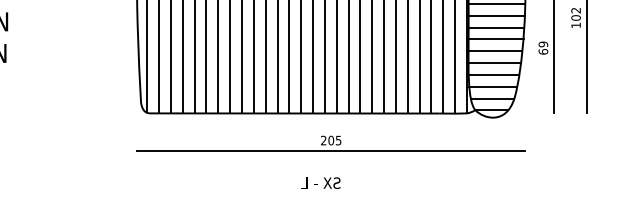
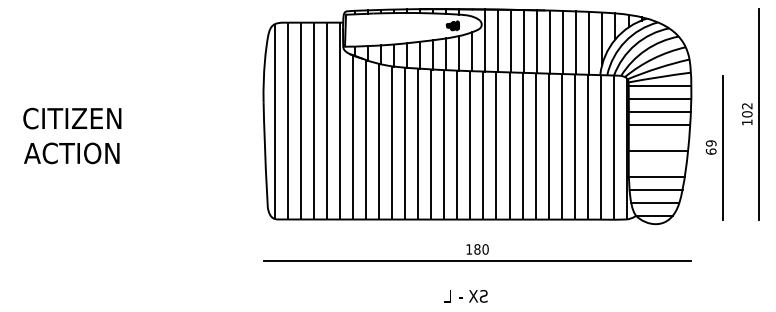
line: (495, 39) -> (658, 137), removed
line: (494, 62) -> (657, 163), removed
text: (331, 140) -> (477, 249), 205 -> 180

